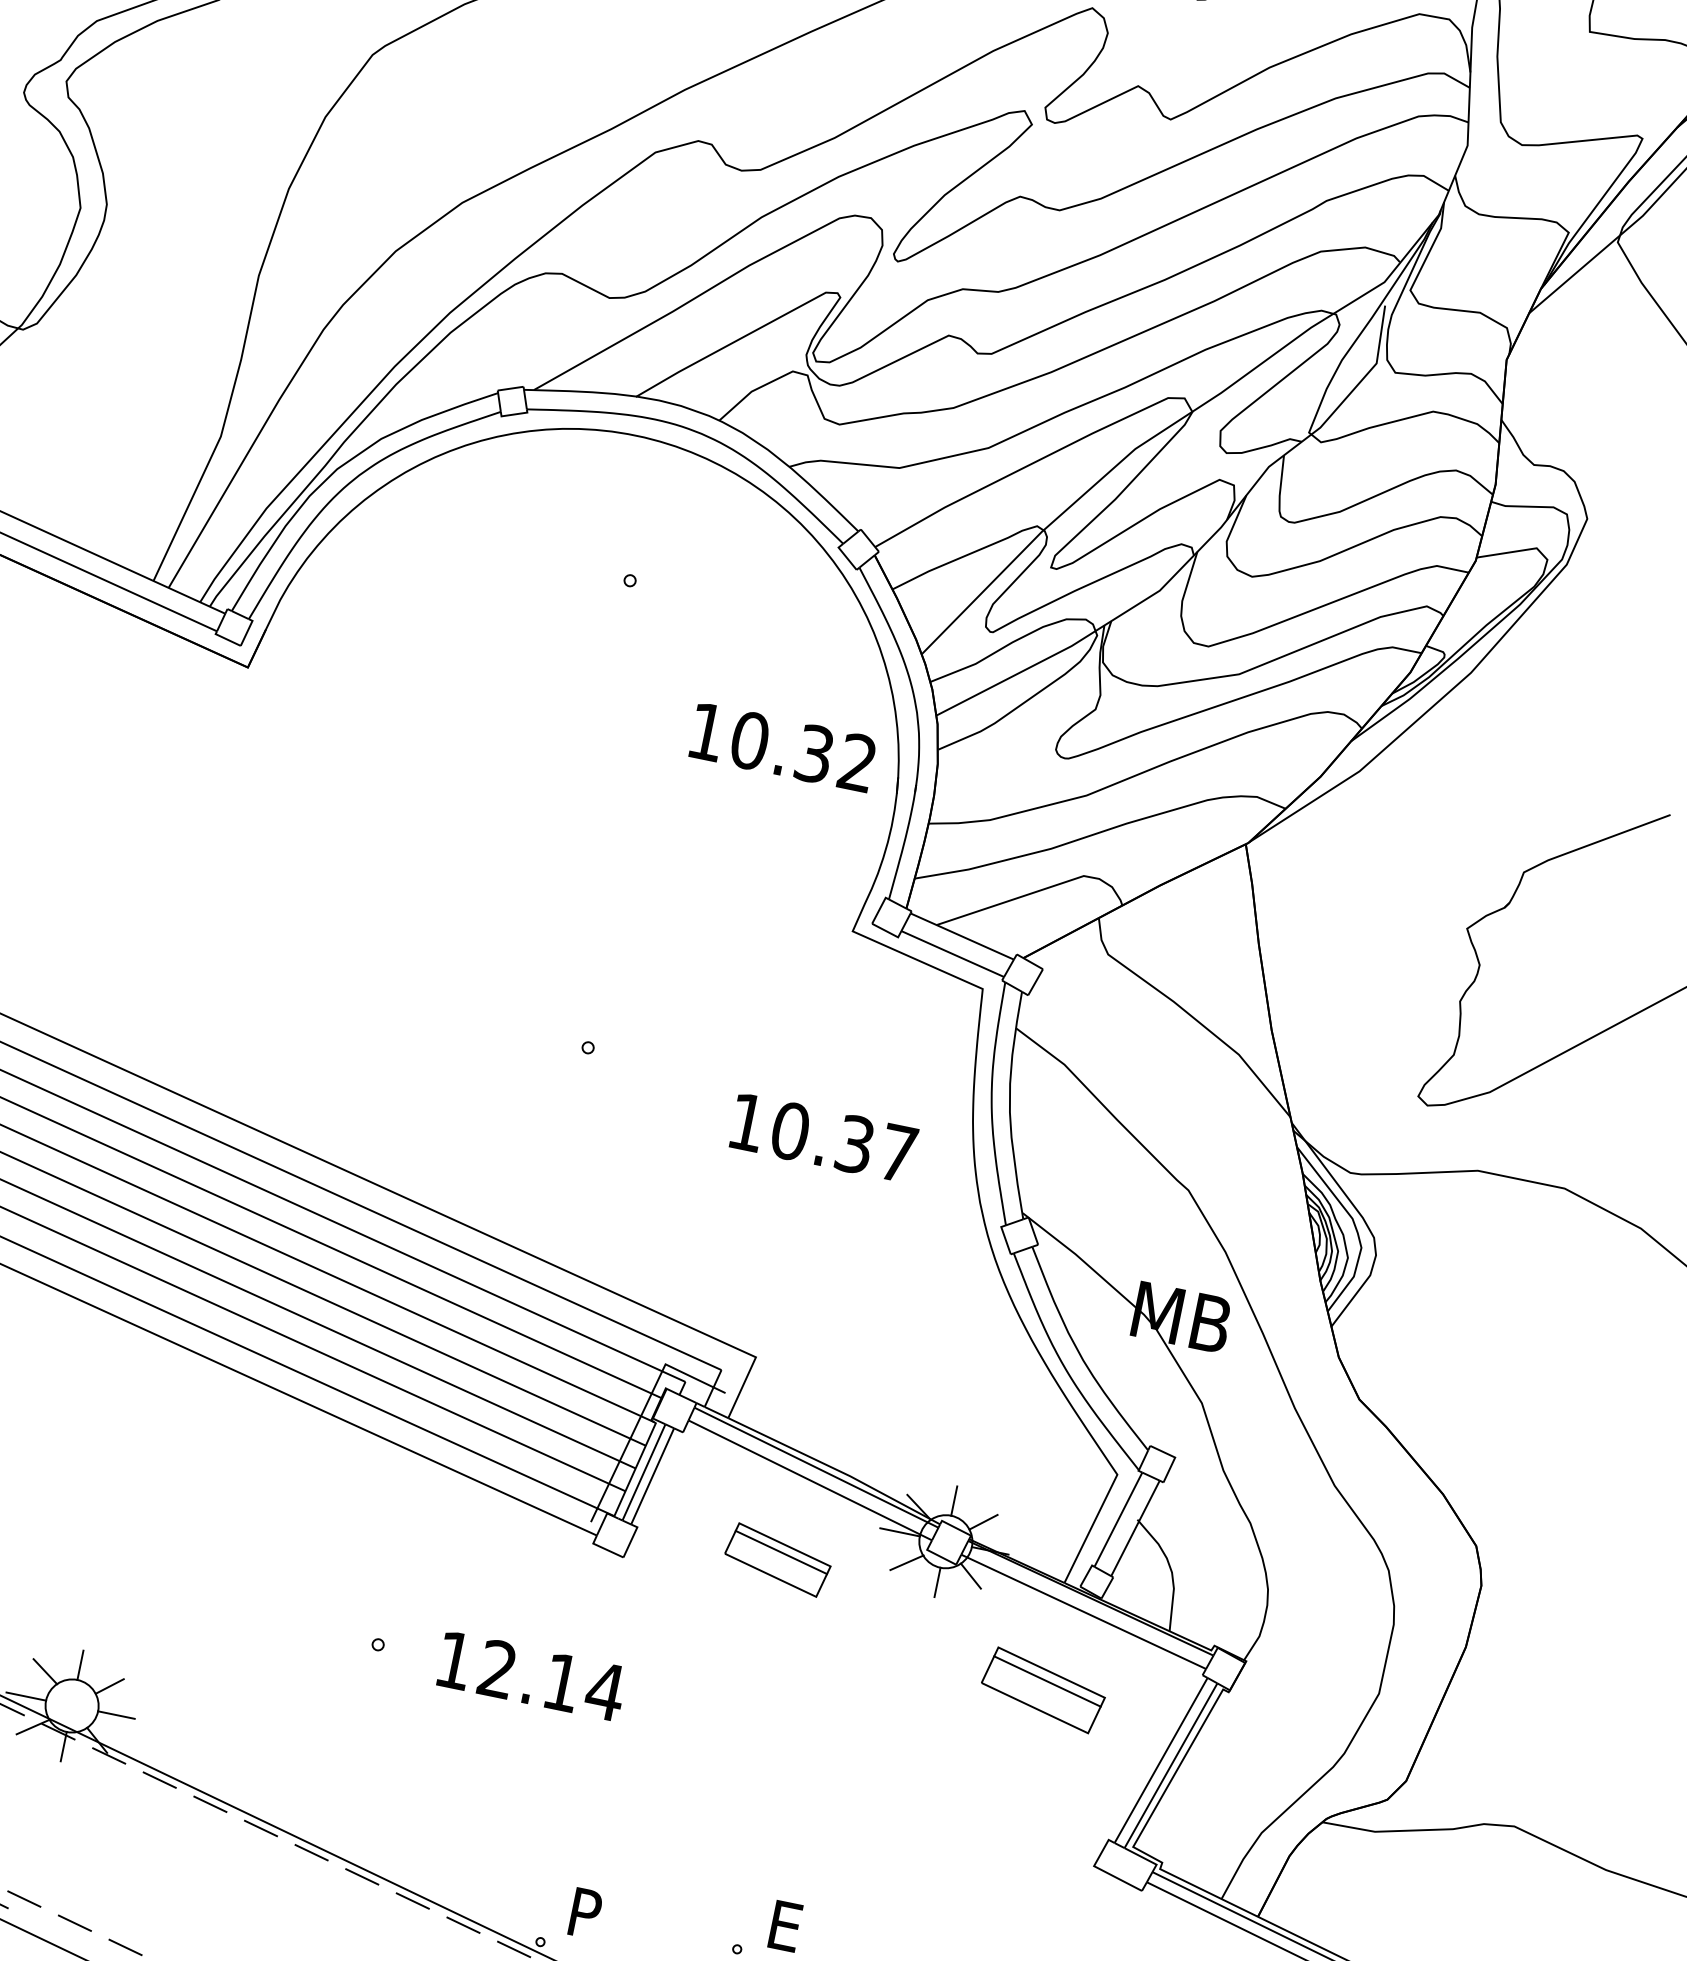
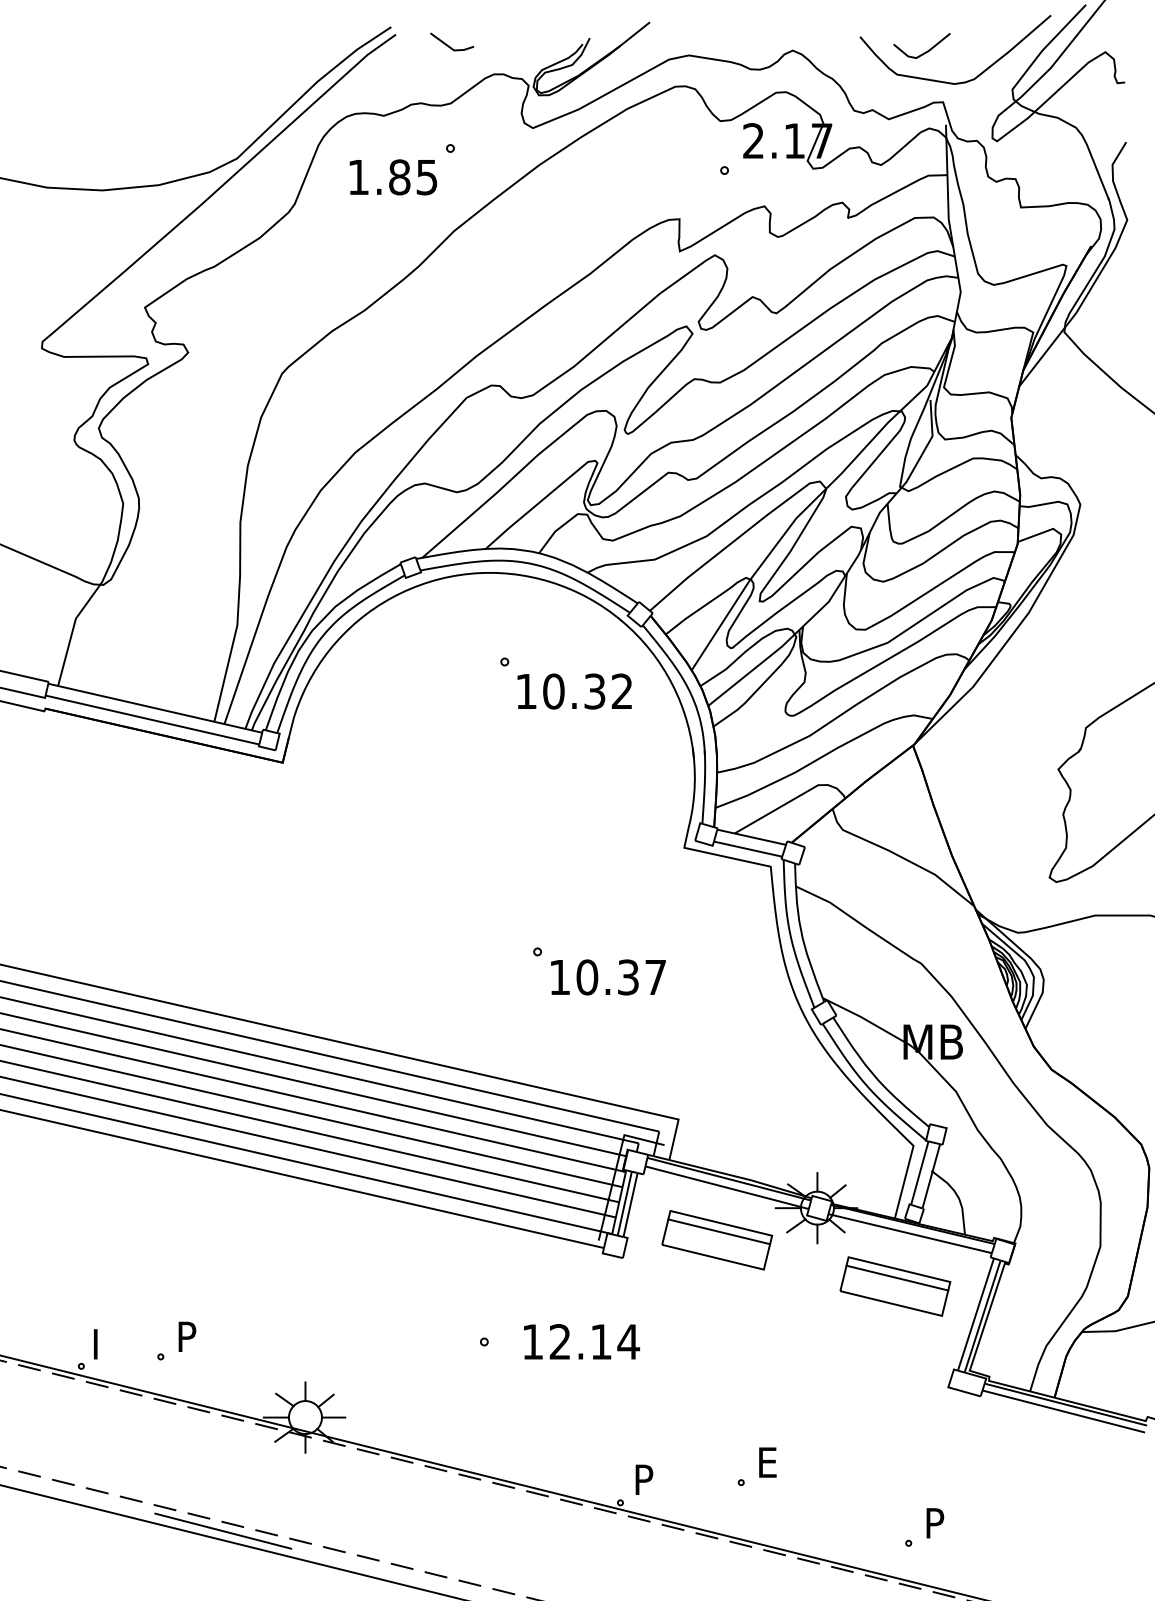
text: (782, 747) -> (574, 691), moved
text: (823, 1138) -> (608, 977), moved
part: (778, 1560) -> (717, 1240), size x1.67
part: (1043, 1690) -> (895, 1286), size x1.43

